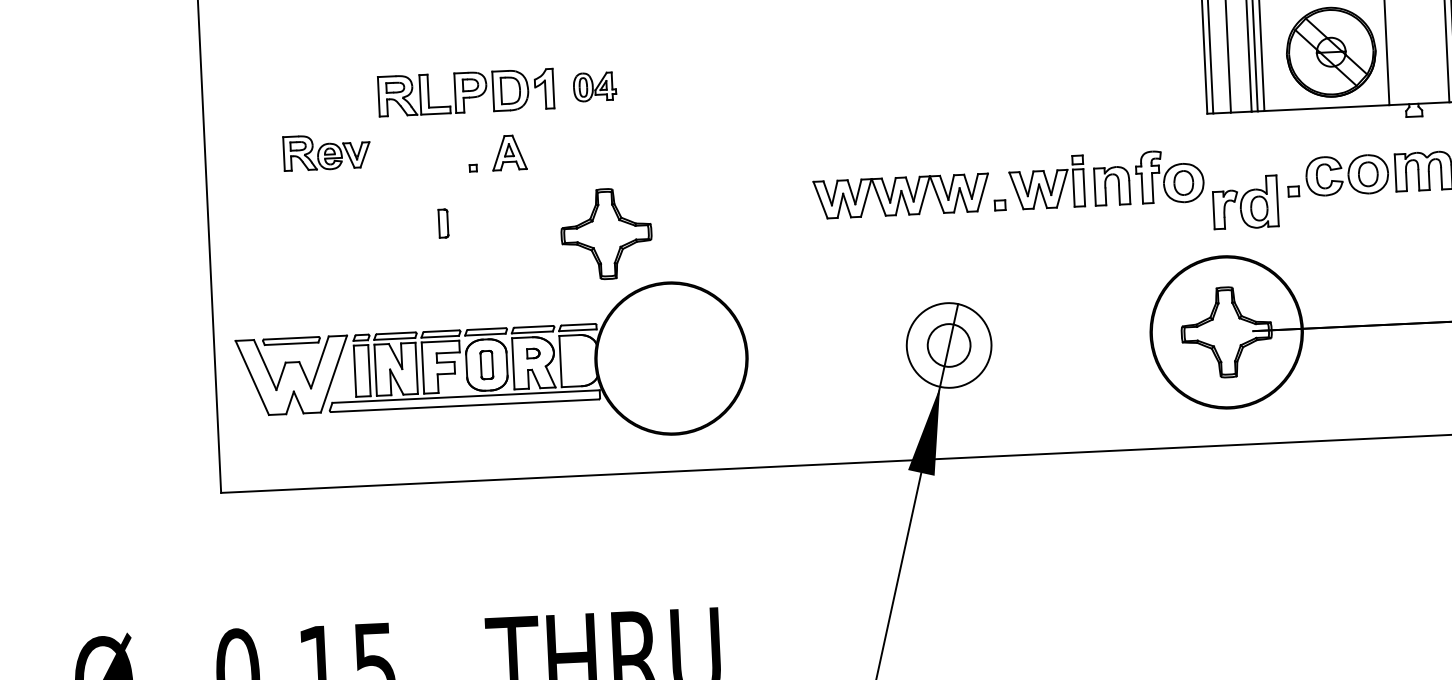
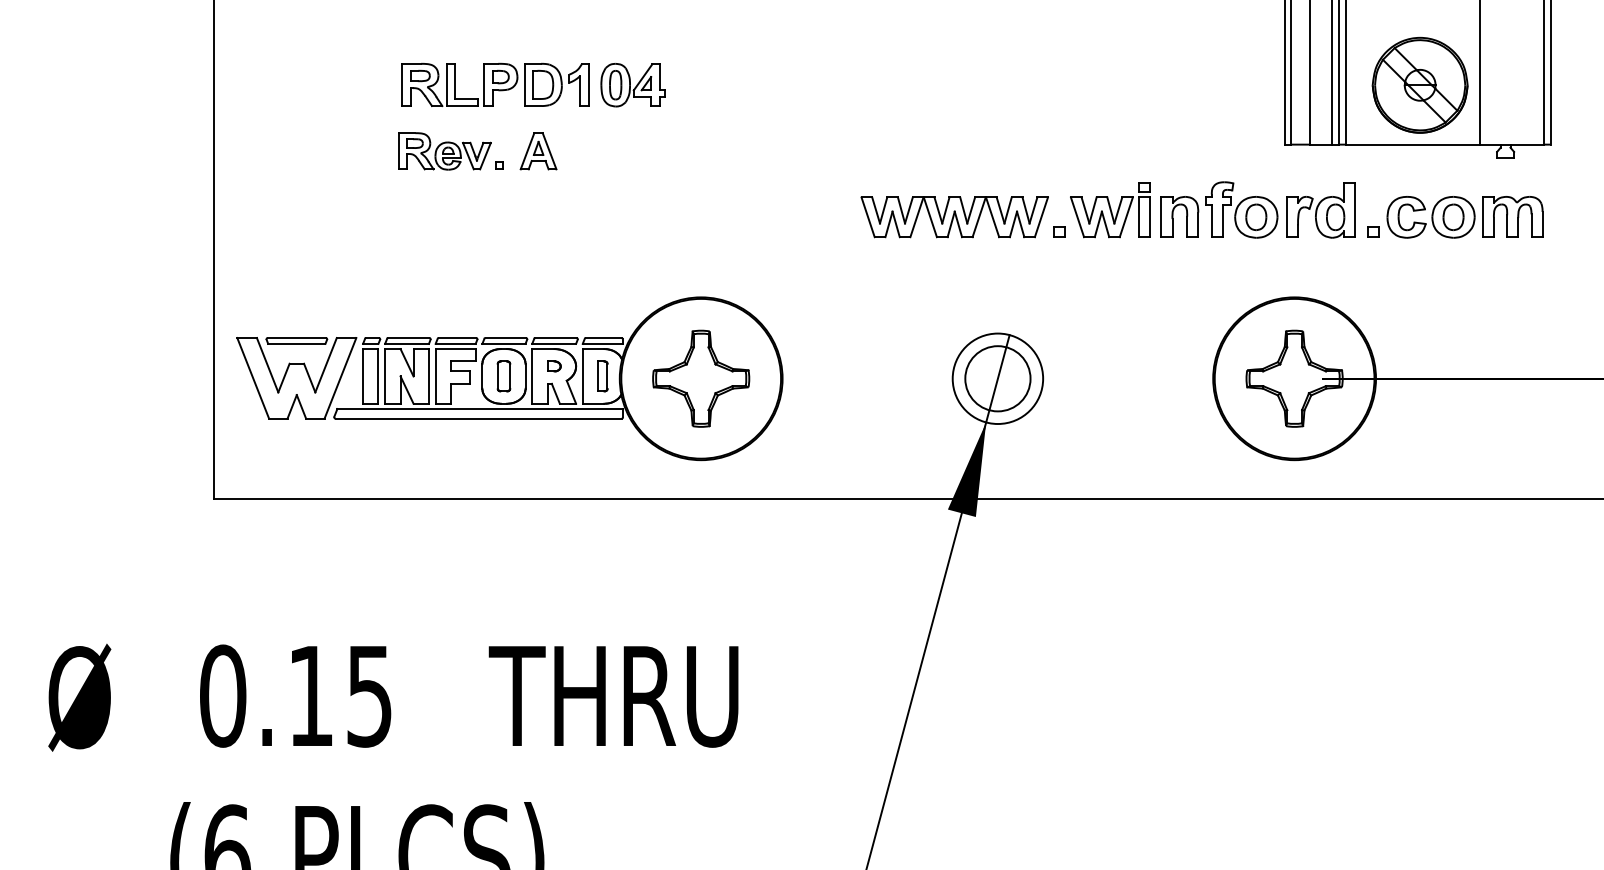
part: (594, 87) -> (632, 85), size x1.43
part: (326, 152) -> (444, 151), moved
part: (1244, 202) -> (1320, 210), moved
part: (443, 223) -> (602, 376), moved
part: (606, 233) -> (701, 378), moved
circle: (948, 345) -> (997, 378), size x1.43

